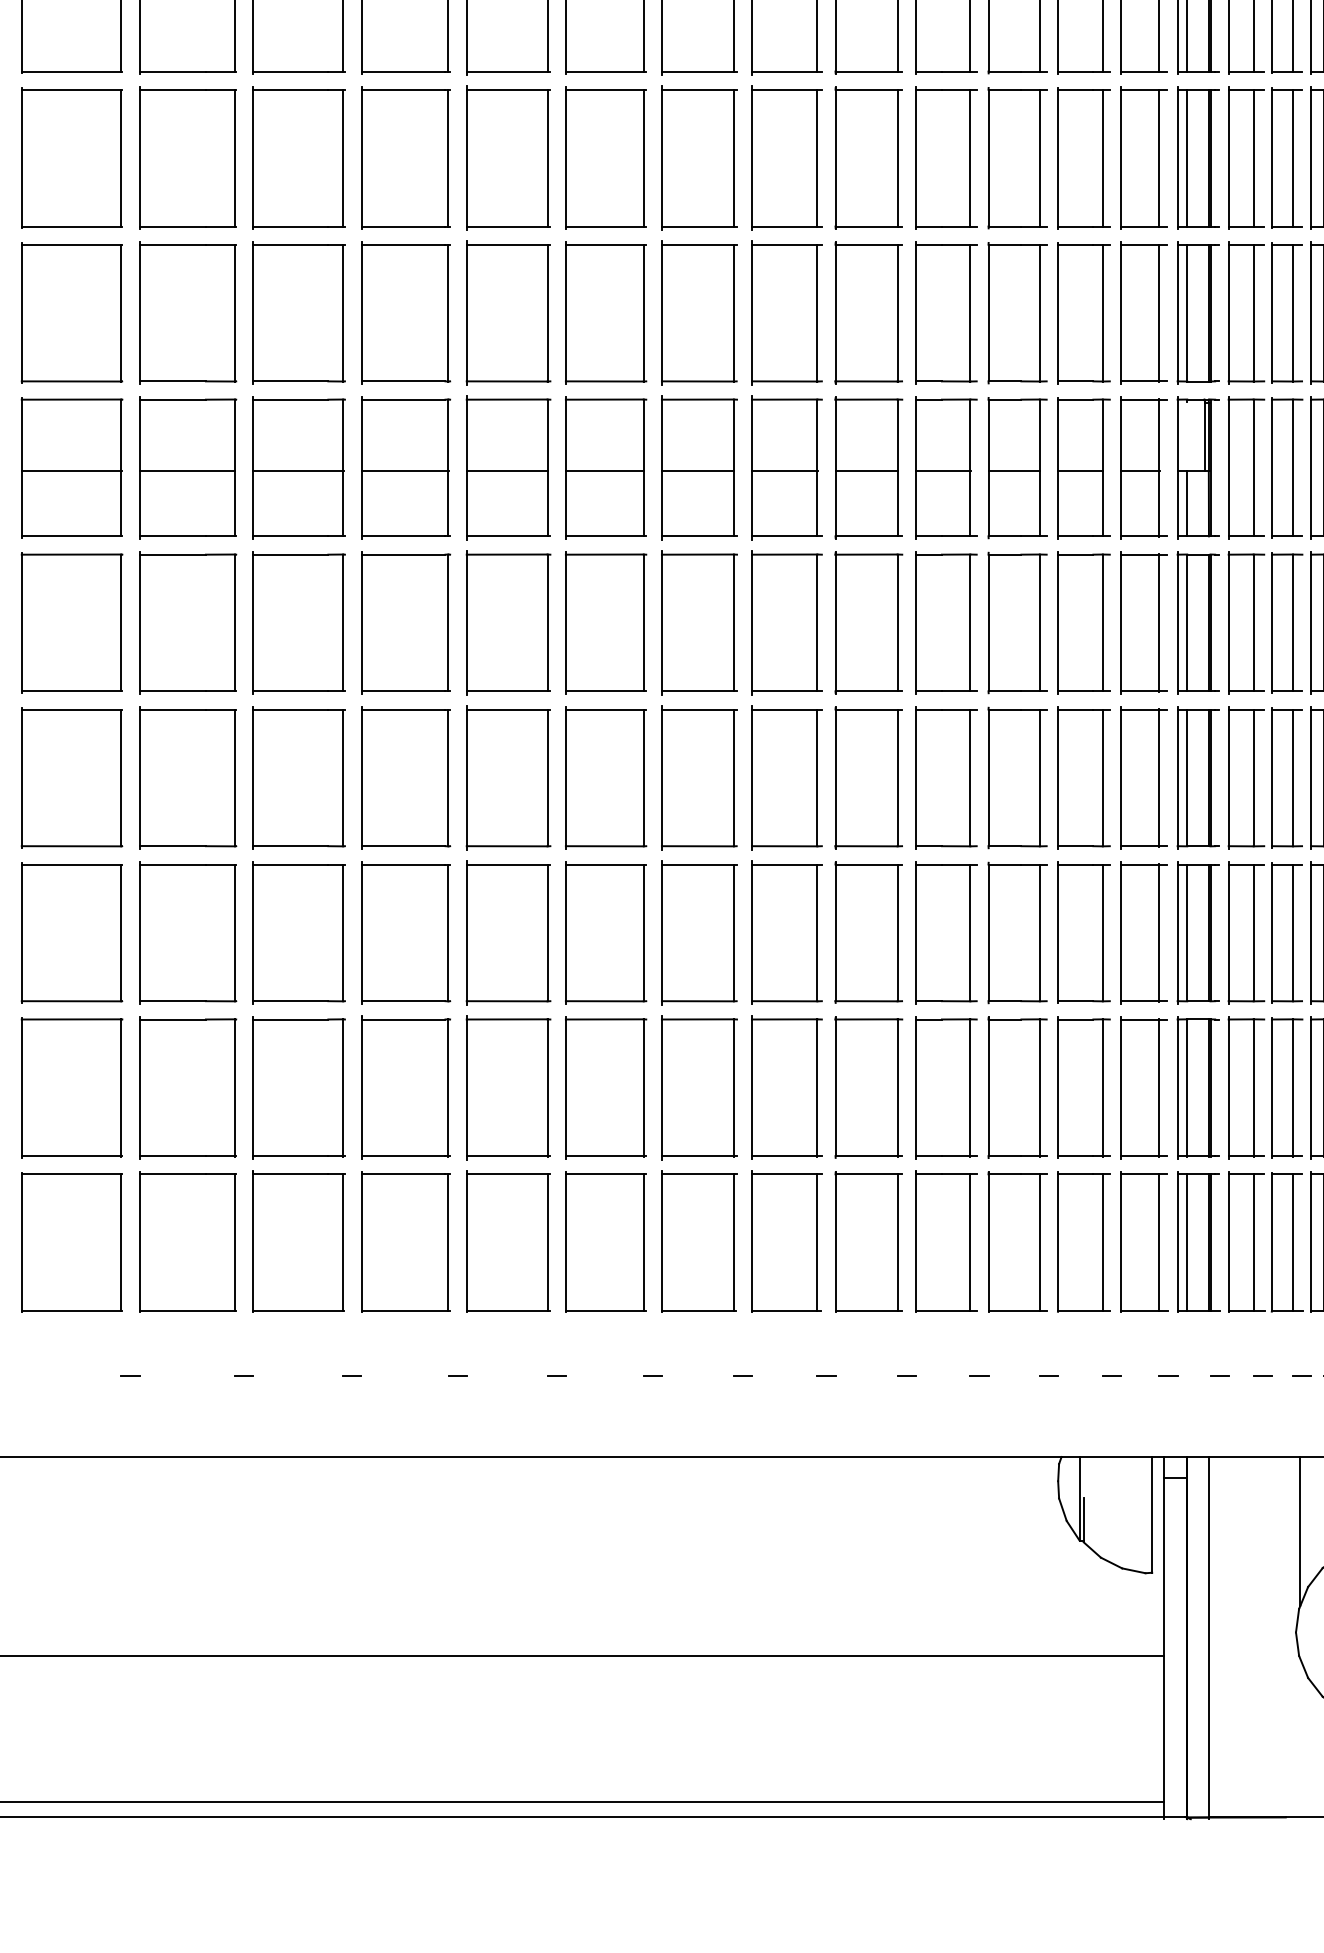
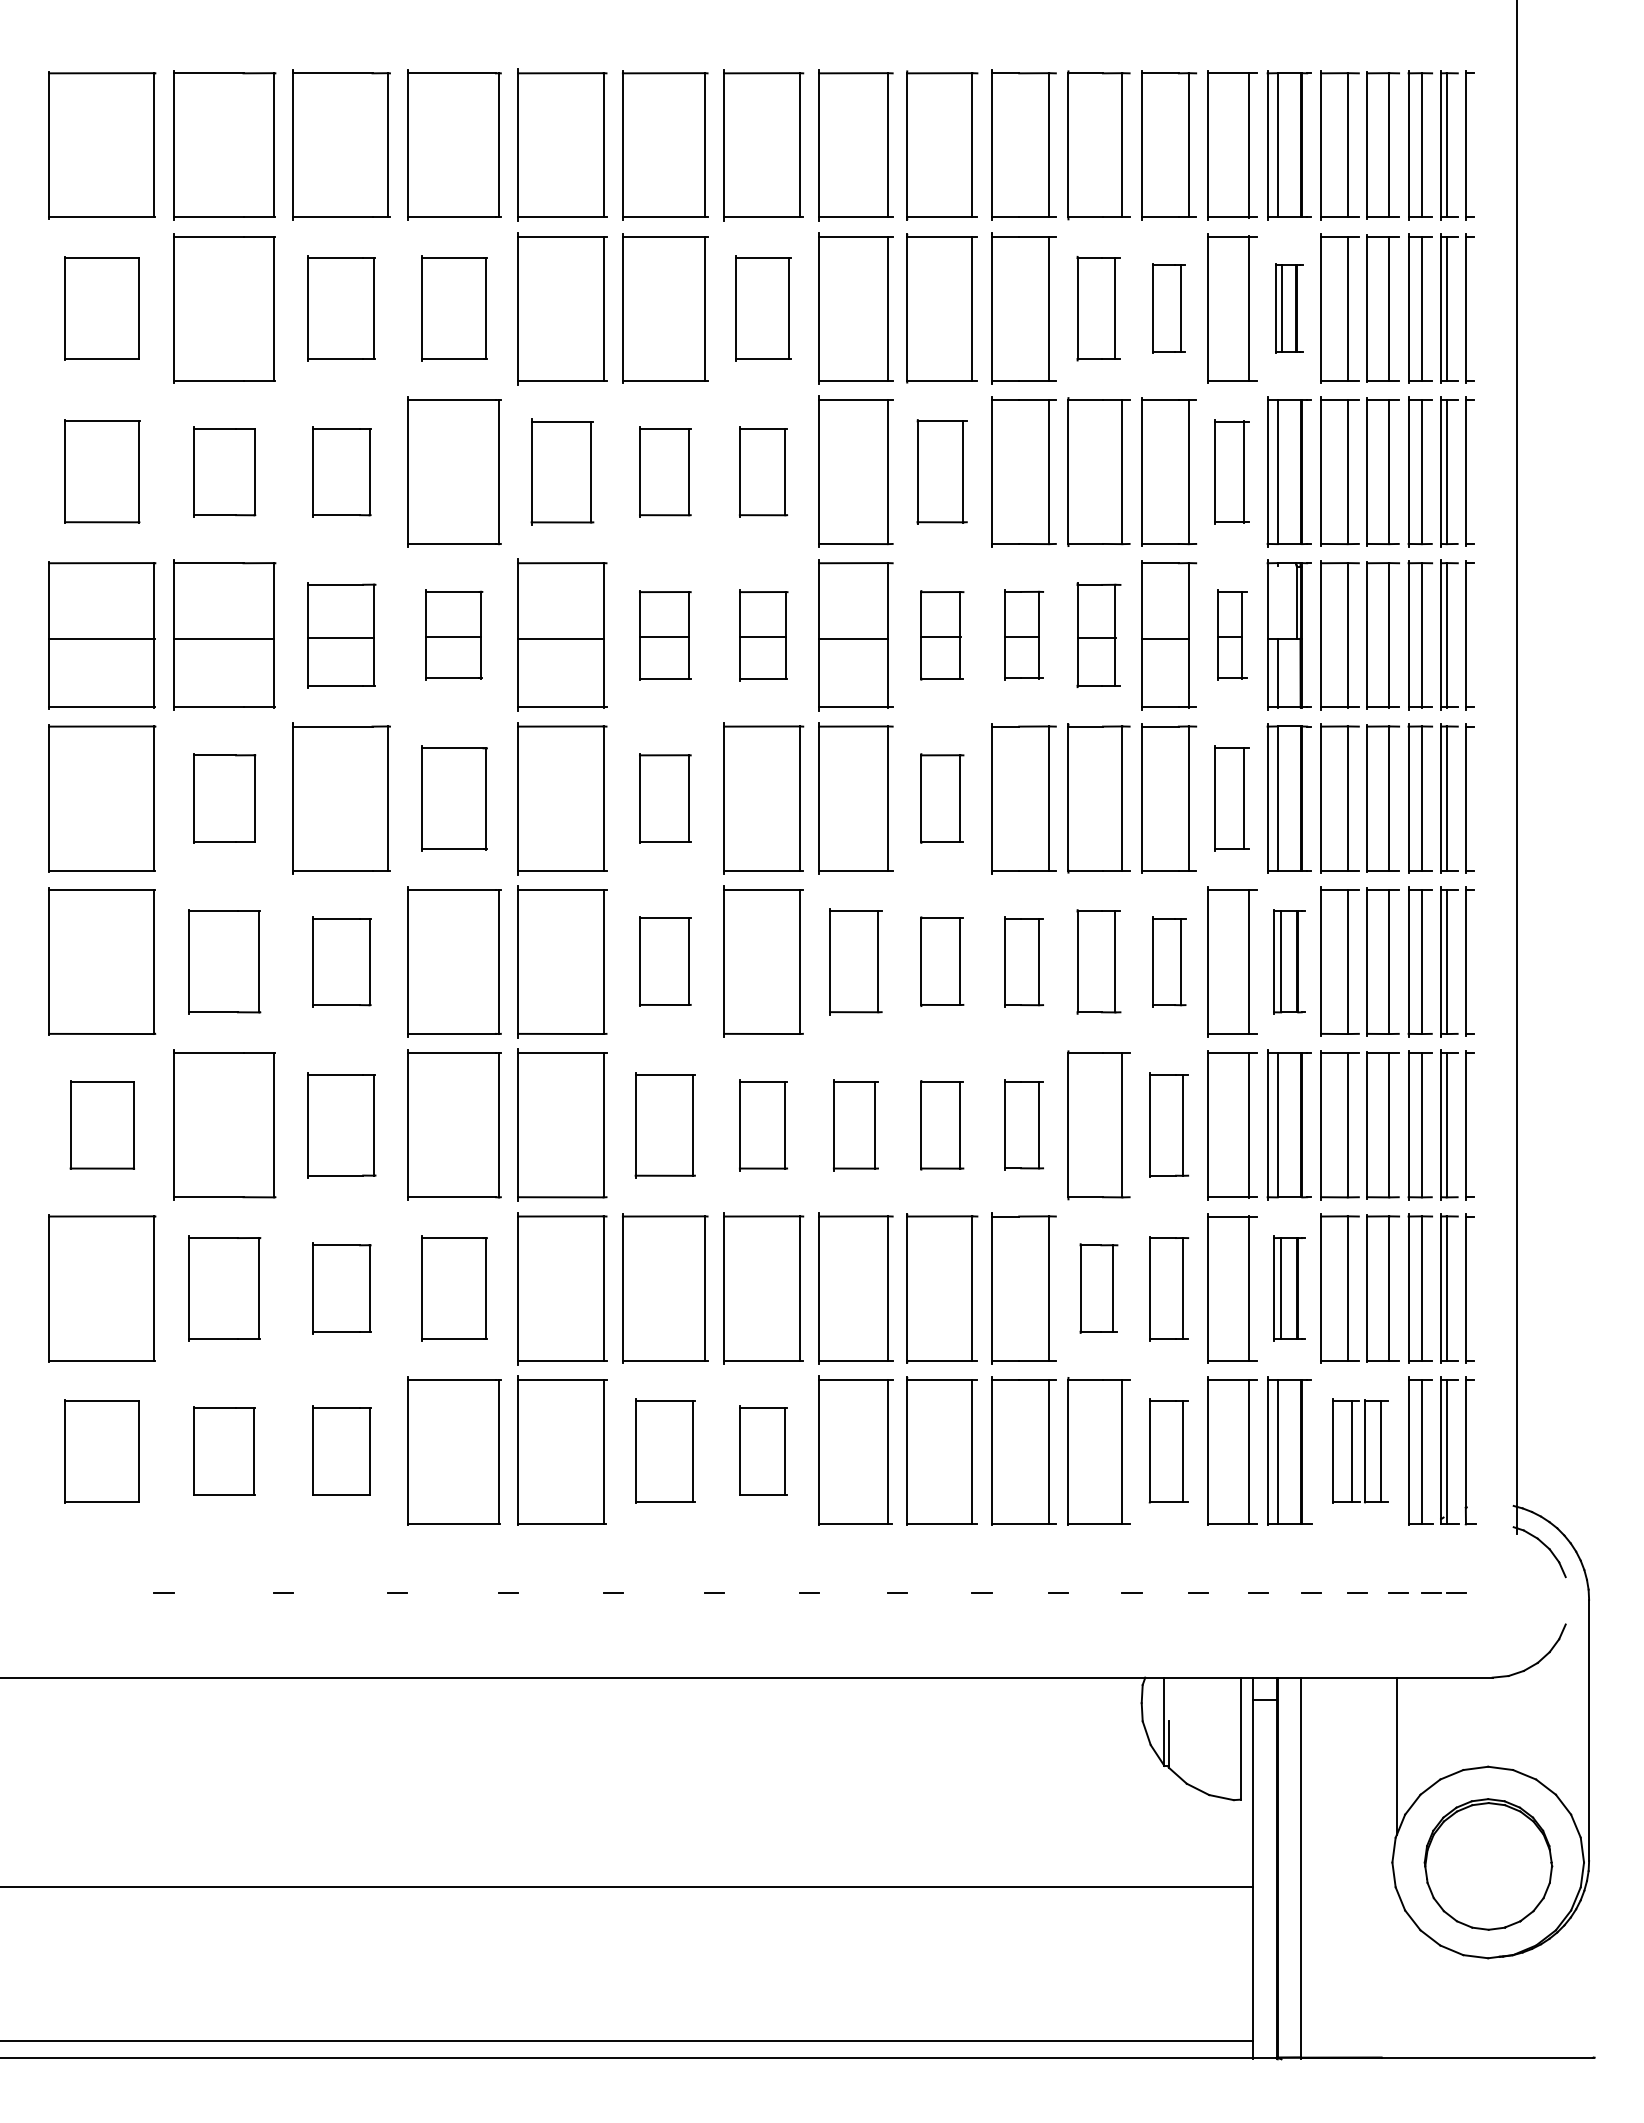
part: (71, 157) -> (101, 308), size x0.7
part: (298, 157) -> (341, 308), size x0.7
part: (406, 157) -> (454, 308), size x0.7
part: (699, 157) -> (763, 308), size x0.7
part: (1017, 157) -> (1098, 308), size x0.7
part: (1083, 157) -> (1168, 308), size x0.6
part: (1198, 157) -> (1289, 308), size x0.6
part: (72, 312) -> (102, 471), size x0.7
part: (187, 312) -> (224, 471), size x0.6
part: (298, 312) -> (341, 471), size x0.6
part: (508, 312) -> (562, 471), size x0.7
part: (606, 312) -> (665, 471), size x0.6
part: (699, 312) -> (763, 471), size x0.6
part: (869, 312) -> (942, 471), size x0.7
part: (1144, 312) -> (1232, 471), size x0.7
part: (298, 467) -> (341, 634), size x0.7
part: (406, 467) -> (454, 634), size x0.6
part: (945, 467) -> (1023, 634), size x0.6
part: (1144, 467) -> (1232, 634), size x0.6
part: (606, 468) -> (665, 635), size x0.6
part: (699, 468) -> (763, 635), size x0.6
part: (869, 468) -> (942, 635), size x0.6
part: (1017, 468) -> (1098, 635), size x0.7
part: (187, 622) -> (224, 798), size x0.6
part: (406, 622) -> (454, 798), size x0.7
part: (606, 622) -> (665, 798), size x0.6
part: (869, 622) -> (942, 798), size x0.6
part: (1144, 622) -> (1232, 798), size x0.7
part: (187, 777) -> (224, 961), size x0.7
part: (298, 777) -> (341, 961), size x0.6
part: (606, 777) -> (665, 961), size x0.6
part: (786, 777) -> (855, 961), size x0.7
part: (869, 777) -> (942, 961), size x0.6
part: (945, 777) -> (1023, 961), size x0.6
part: (1017, 777) -> (1098, 961), size x0.7
part: (1084, 777) -> (1169, 961), size x0.6
part: (1197, 777) -> (1288, 961), size x0.7
part: (298, 932) -> (341, 1124), size x0.7
part: (945, 932) -> (1023, 1124), size x0.6
part: (72, 933) -> (102, 1125), size x0.6
part: (606, 933) -> (665, 1125), size x0.7
part: (699, 933) -> (763, 1125), size x0.6
part: (786, 933) -> (855, 1125), size x0.6
part: (869, 933) -> (942, 1125), size x0.6
part: (1084, 933) -> (1169, 1125), size x0.7
part: (187, 1087) -> (224, 1288), size x0.7
part: (298, 1087) -> (341, 1288), size x0.6
part: (406, 1087) -> (454, 1288), size x0.7
part: (1017, 1087) -> (1098, 1288), size x0.6
part: (1084, 1087) -> (1169, 1288), size x0.7
part: (1197, 1087) -> (1288, 1288), size x0.7
part: (187, 1241) -> (224, 1450), size x0.6
part: (298, 1241) -> (341, 1450), size x0.6
part: (606, 1241) -> (665, 1450), size x0.7
part: (699, 1241) -> (763, 1450), size x0.6
part: (1083, 1241) -> (1168, 1450), size x0.7
part: (1265, 1241) -> (1360, 1450), size x0.7
part: (71, 1242) -> (101, 1451), size x0.7

